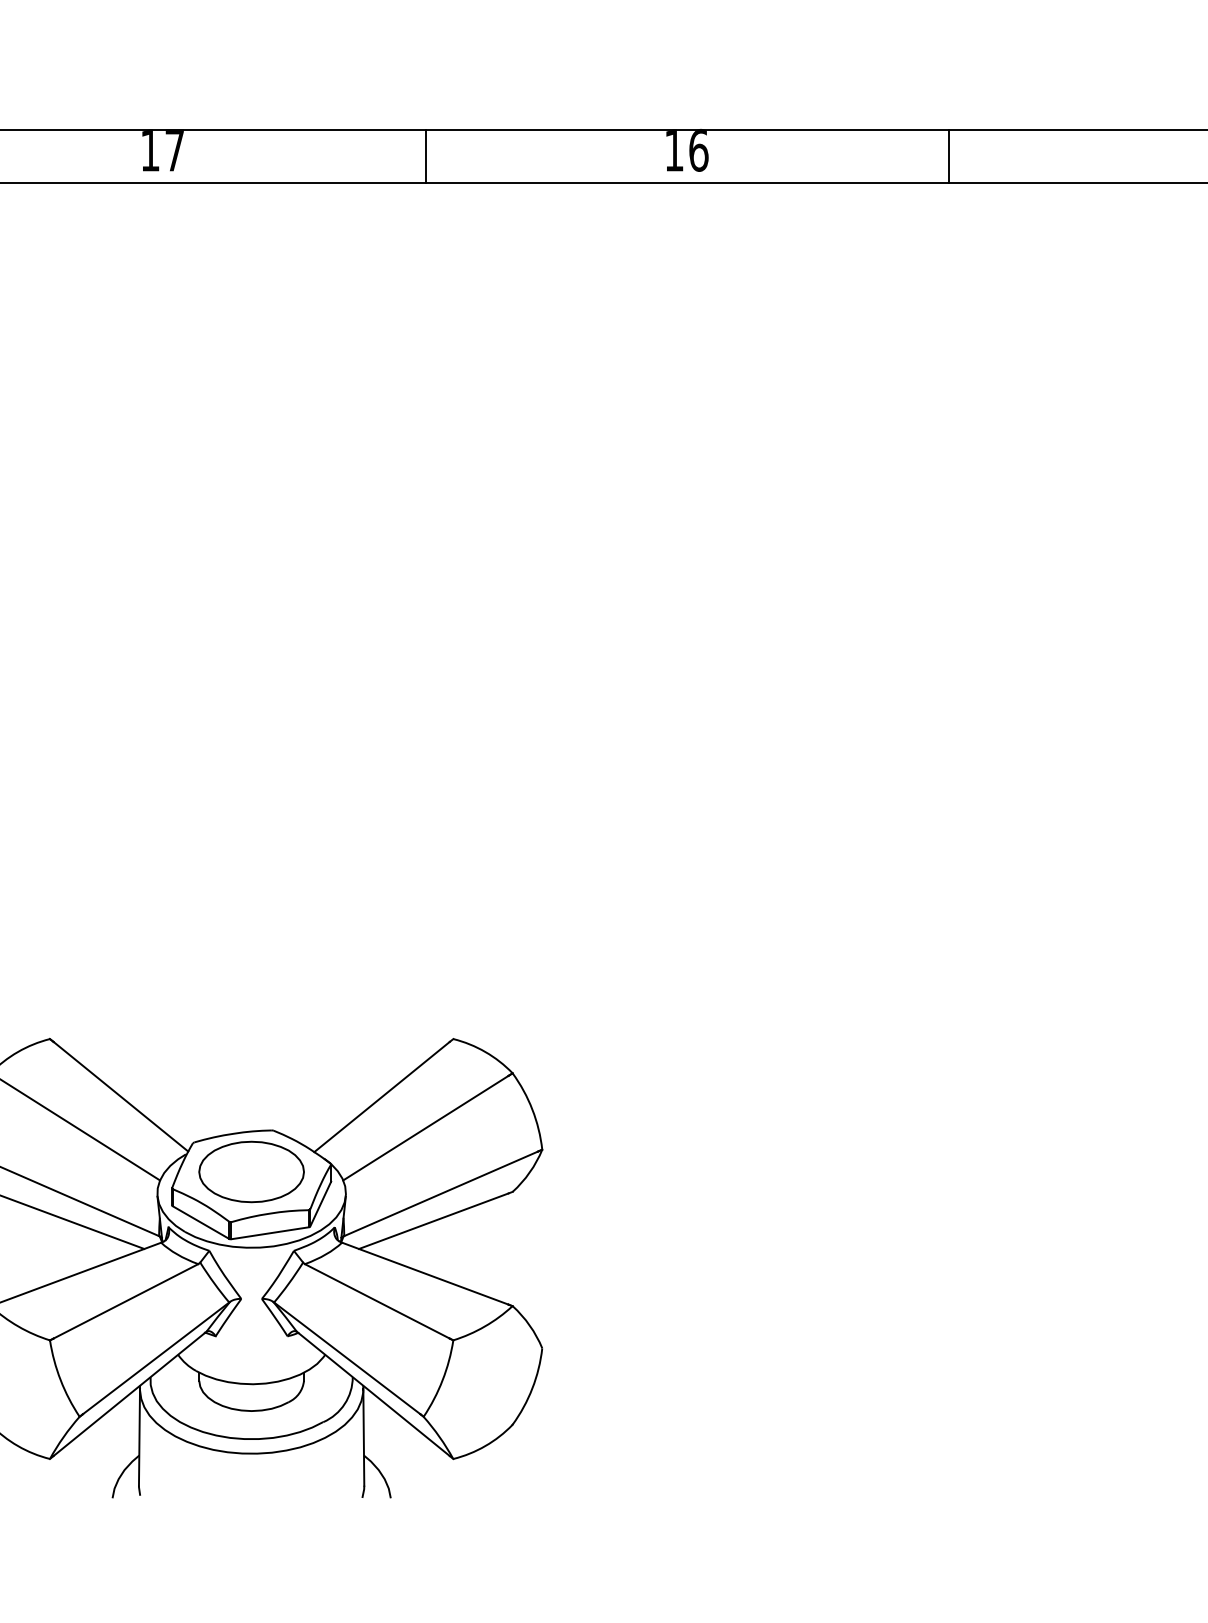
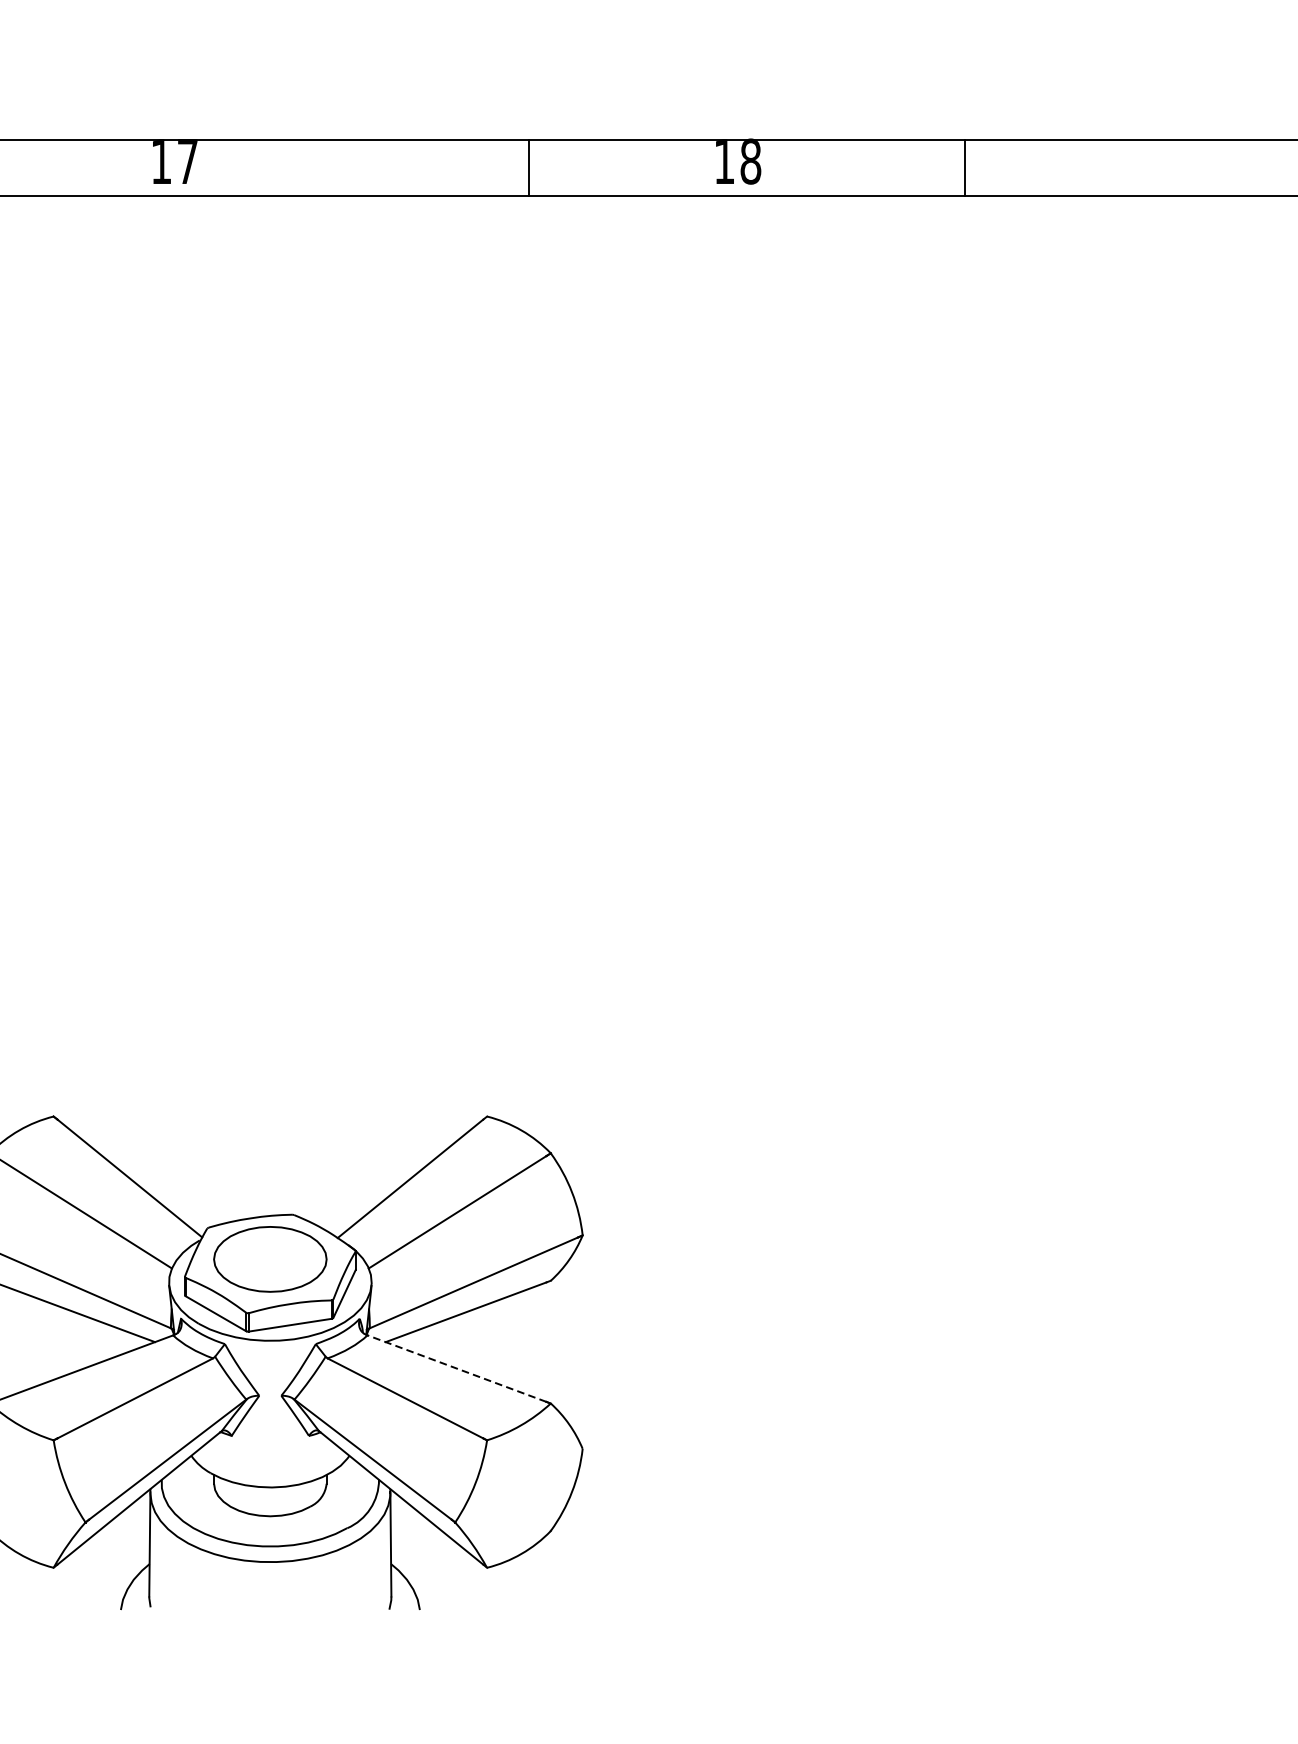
text: (698, 151) -> (750, 162), 16 -> 18
line: (425, 156) -> (529, 168), moved
line: (949, 156) -> (965, 168), moved
line: (425, 1273) -> (457, 1368), solid -> dashed

